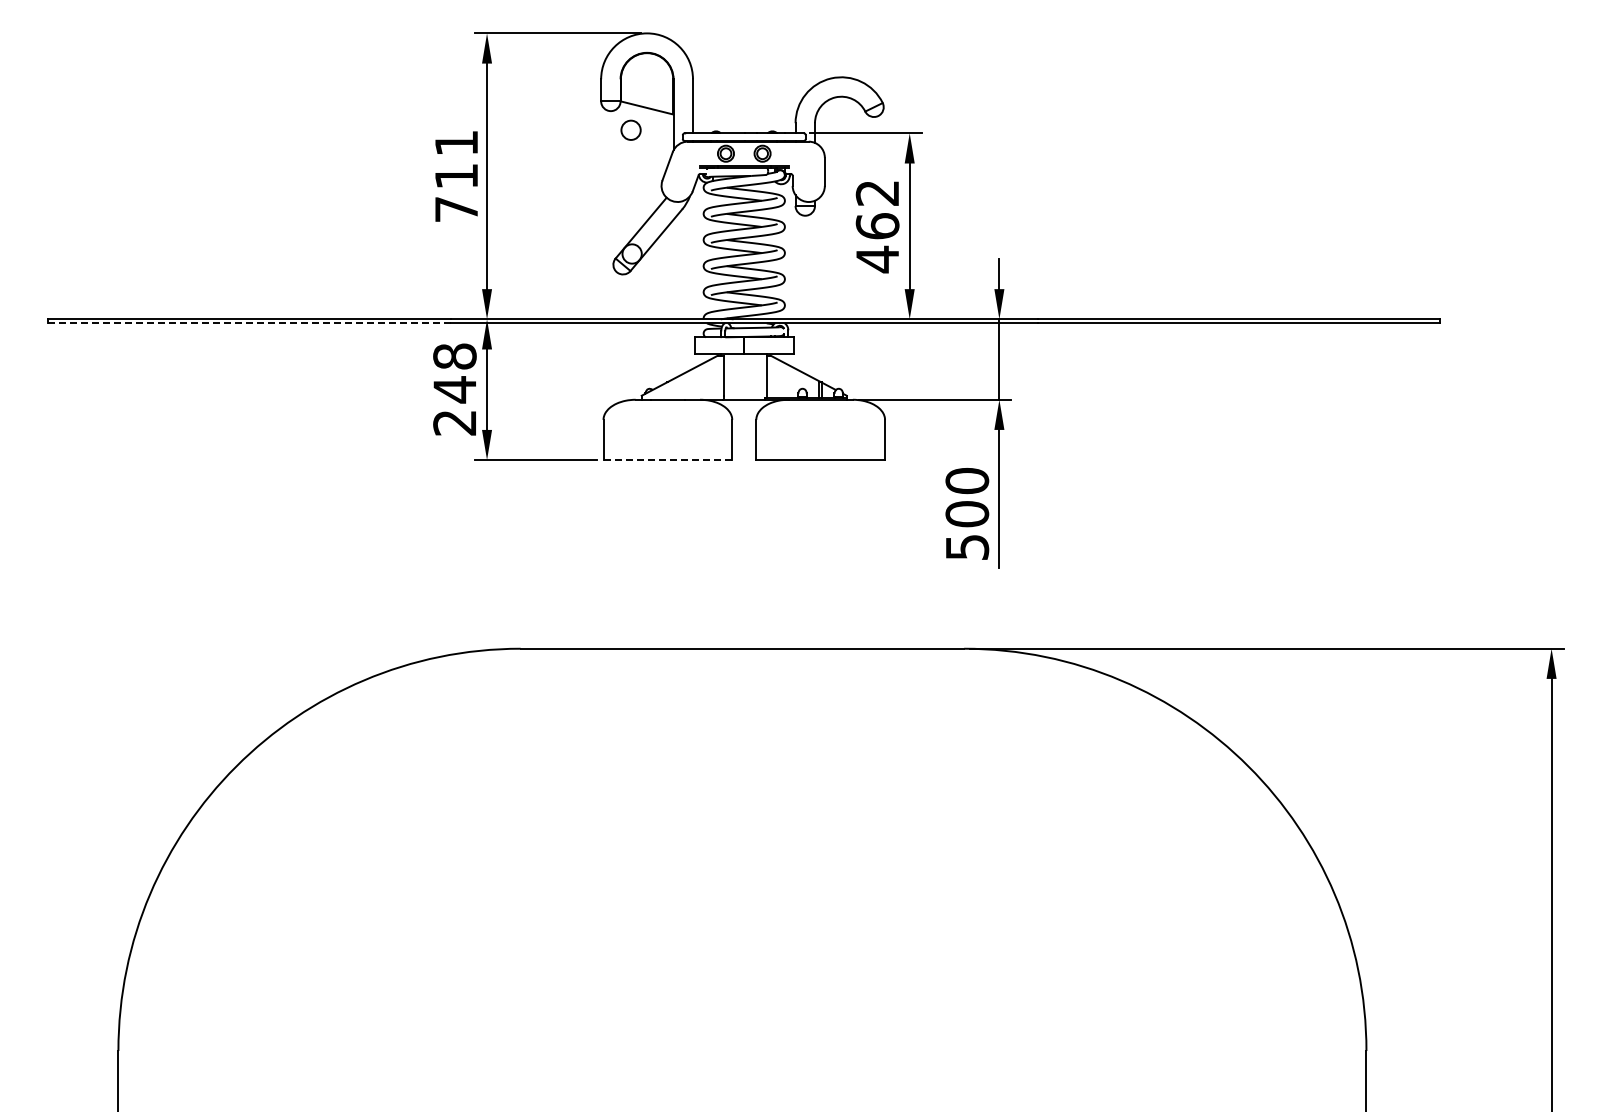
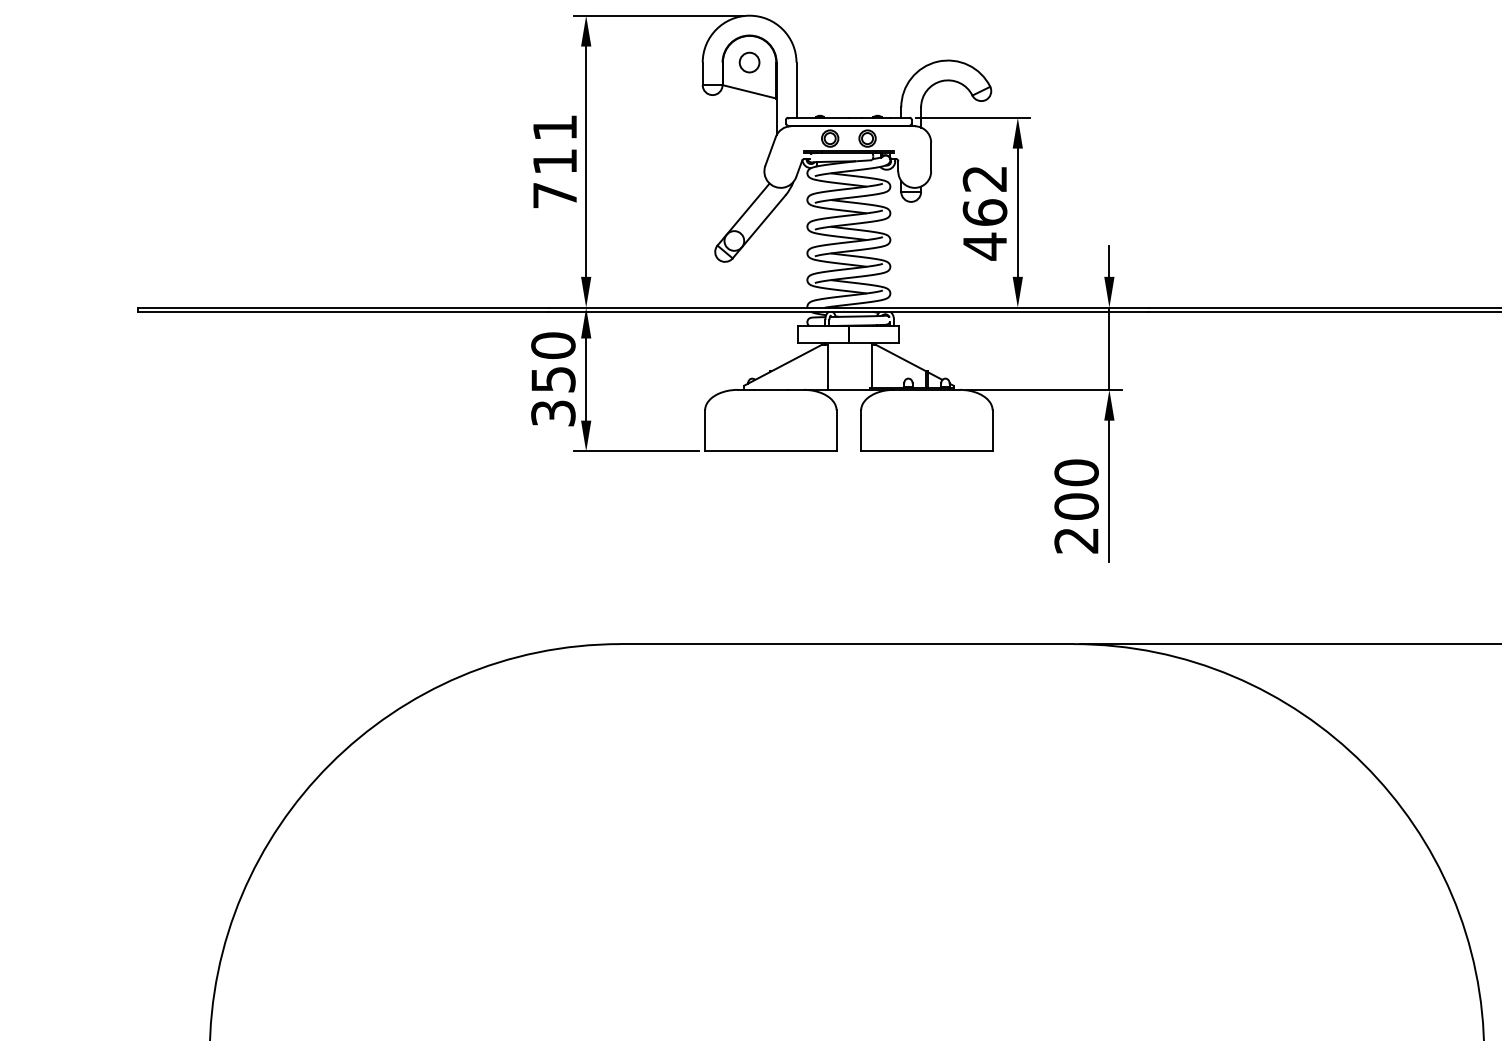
circle: (630, 129) -> (749, 61), moved
line: (248, 323) -> (342, 311), dashed -> solid
text: (454, 389) -> (552, 379), 248 -> 350
line: (667, 460) -> (770, 451), dashed -> solid
text: (967, 547) -> (1076, 540), 500 -> 200

